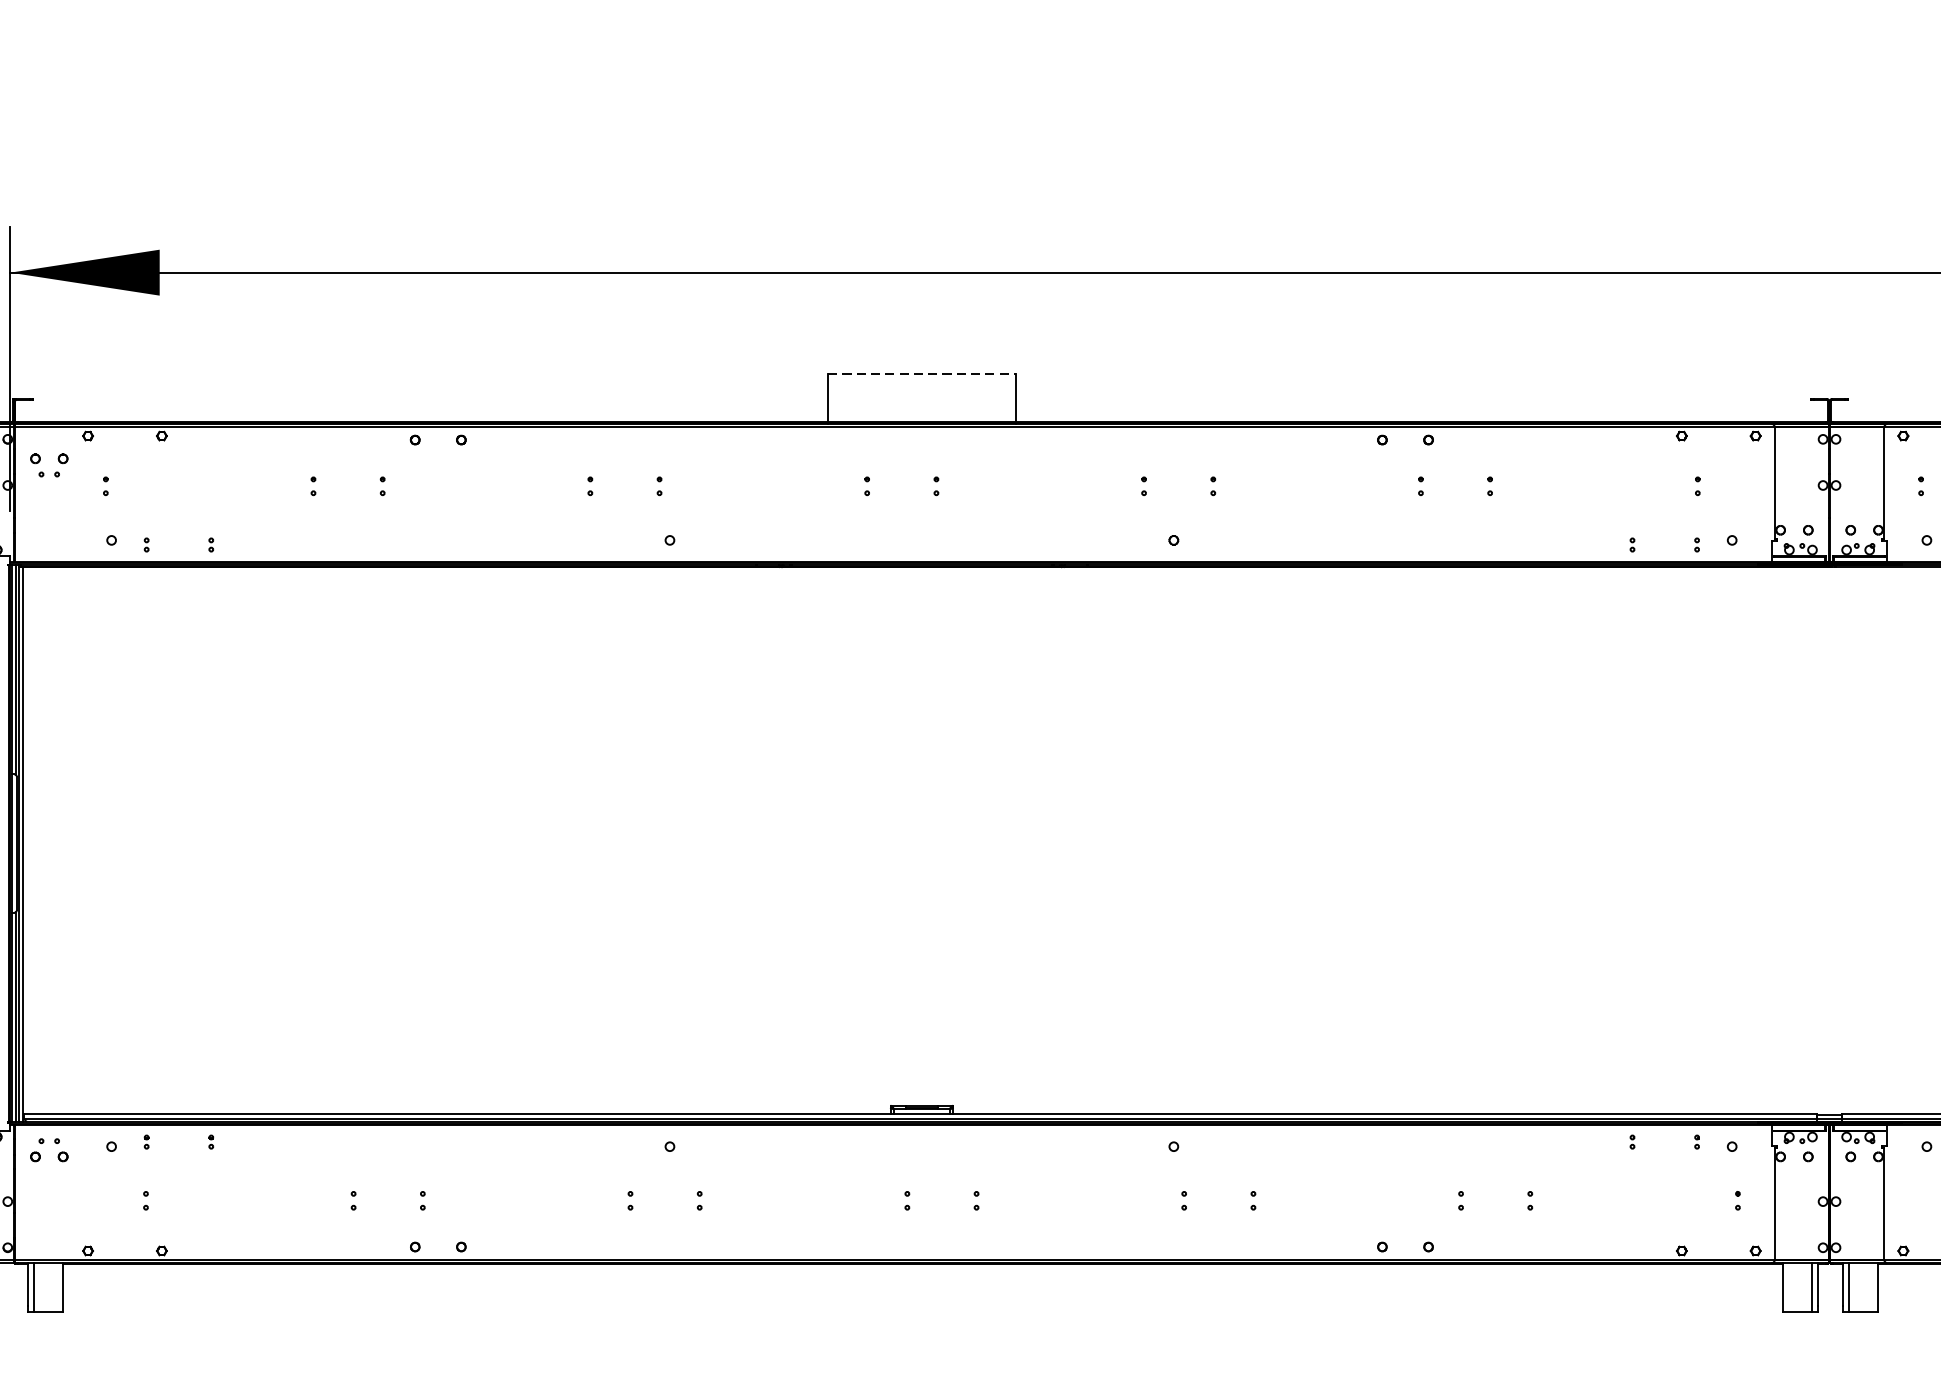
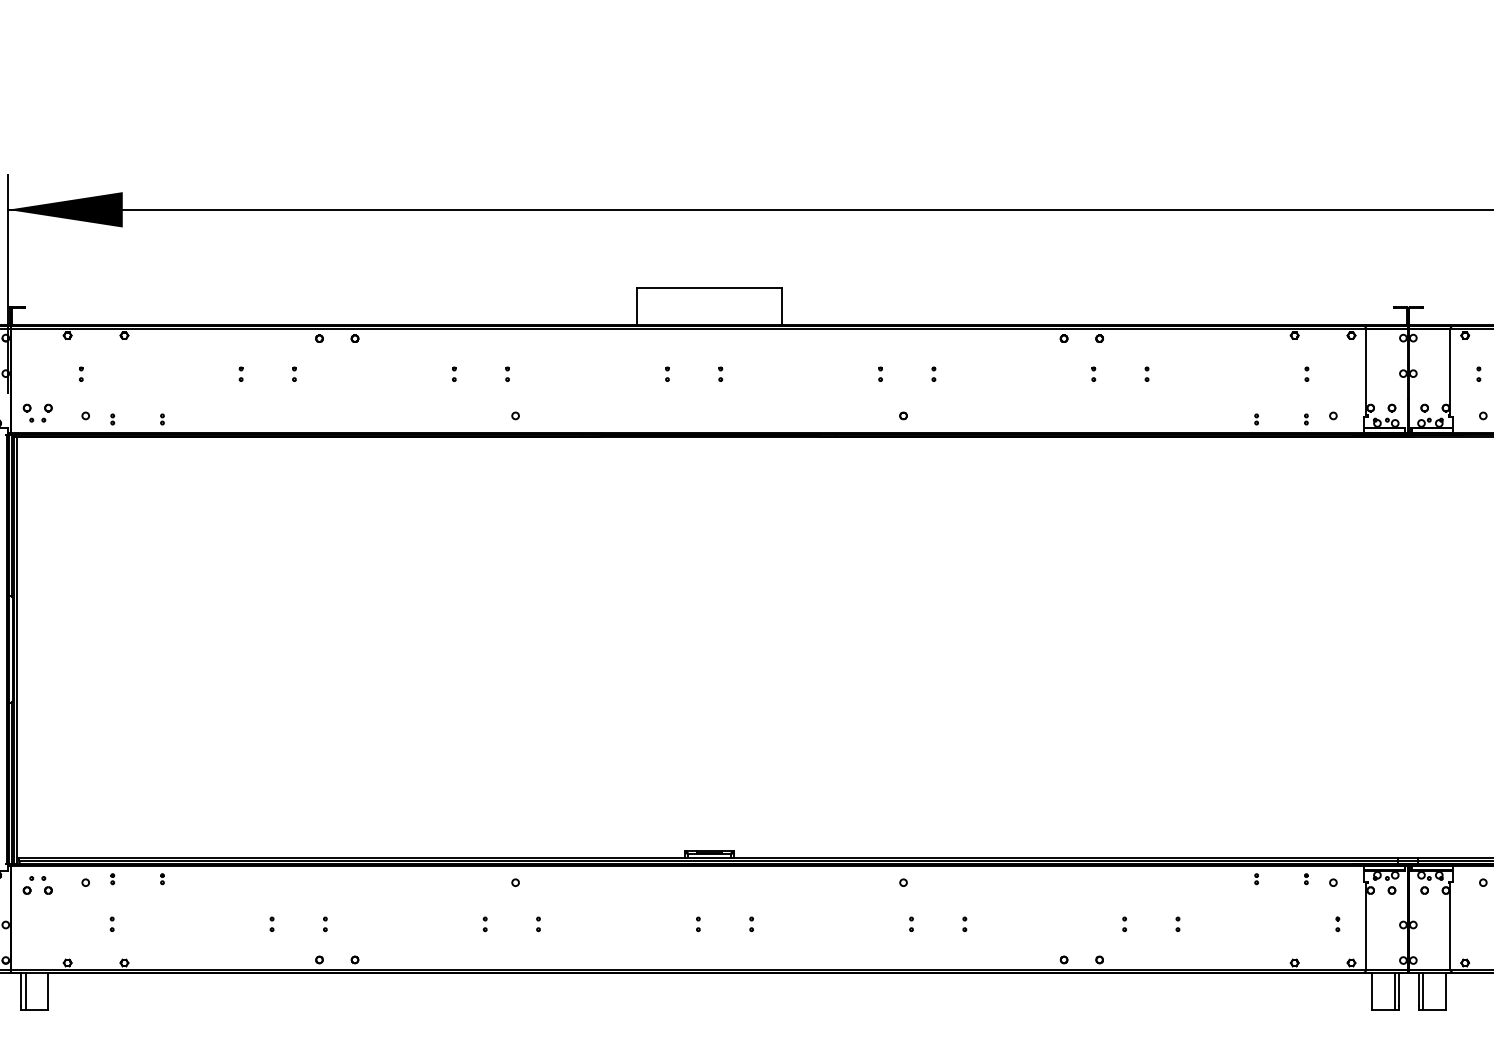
line: (923, 373) -> (710, 287), dashed -> solid
part: (41, 460) -> (31, 409), moved

